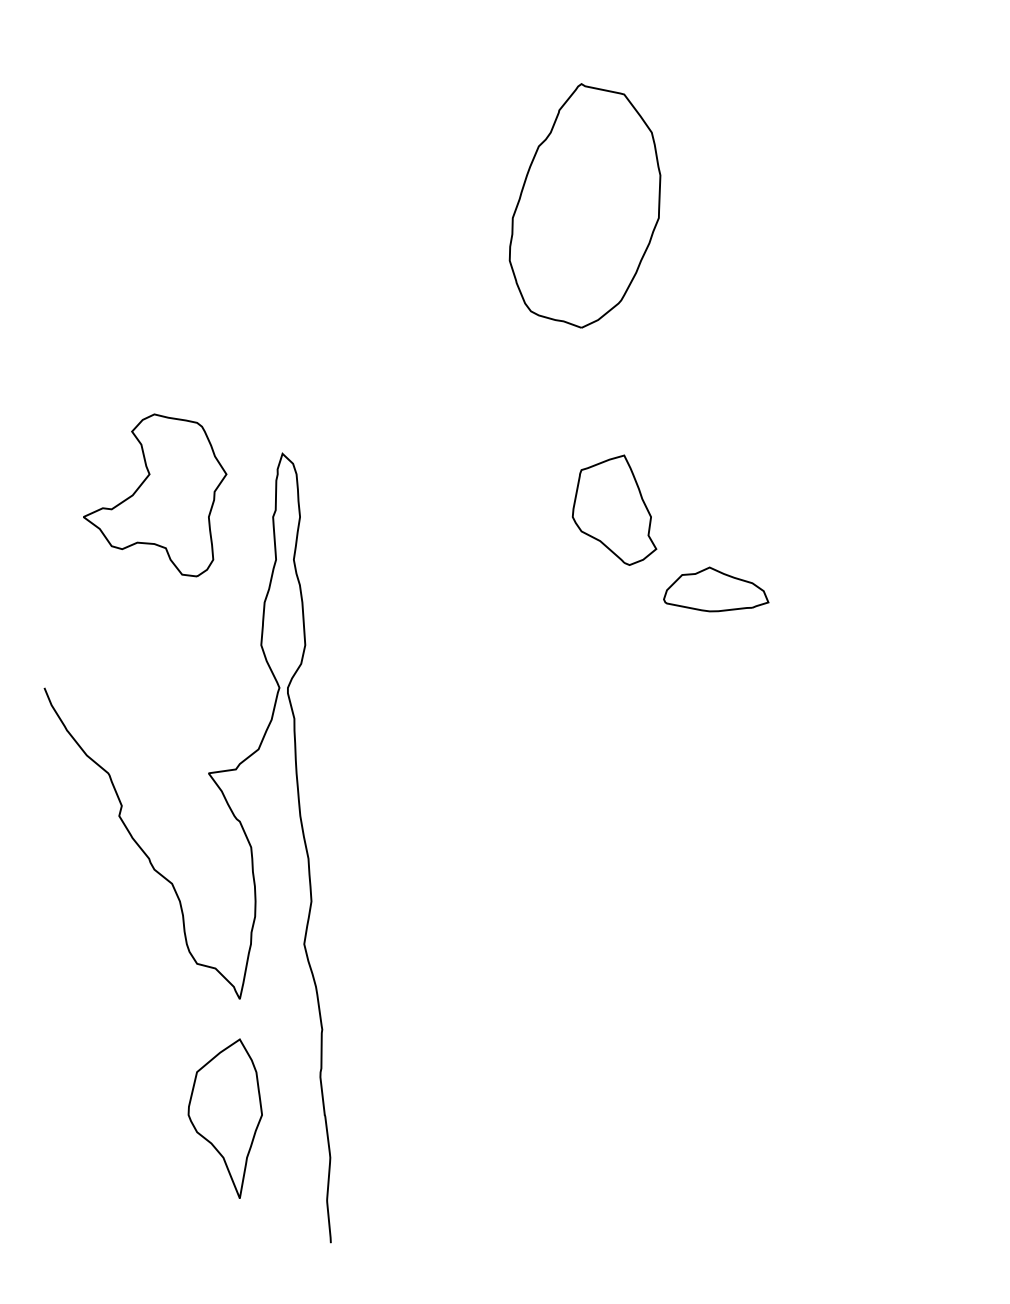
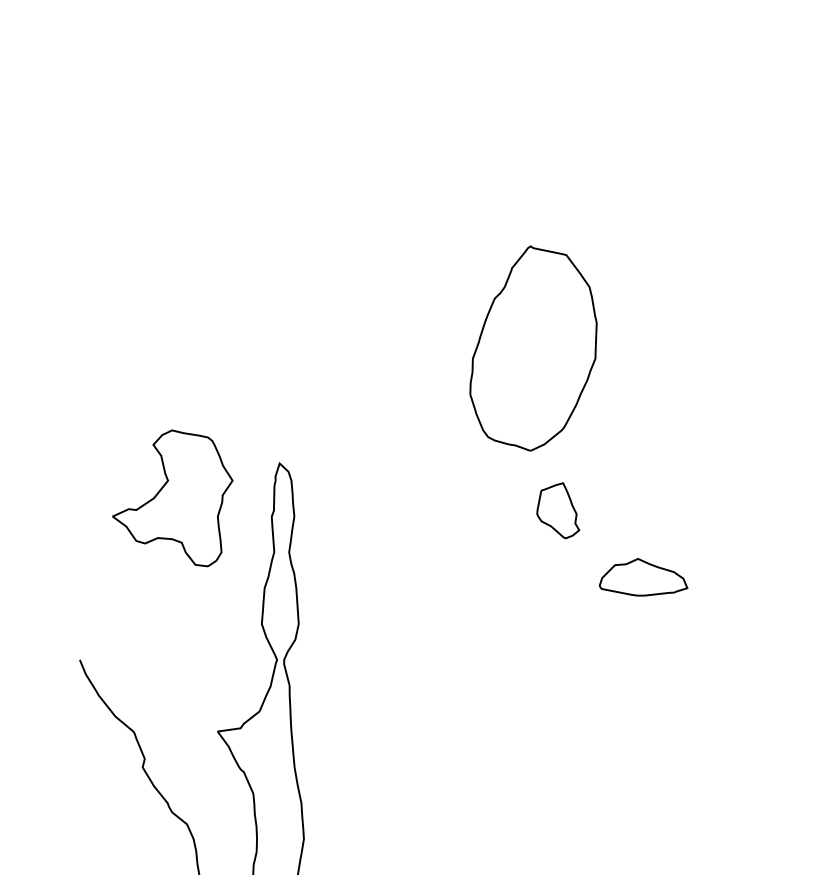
part: (584, 205) -> (533, 348), moved
part: (614, 509) -> (558, 510), size x0.6

